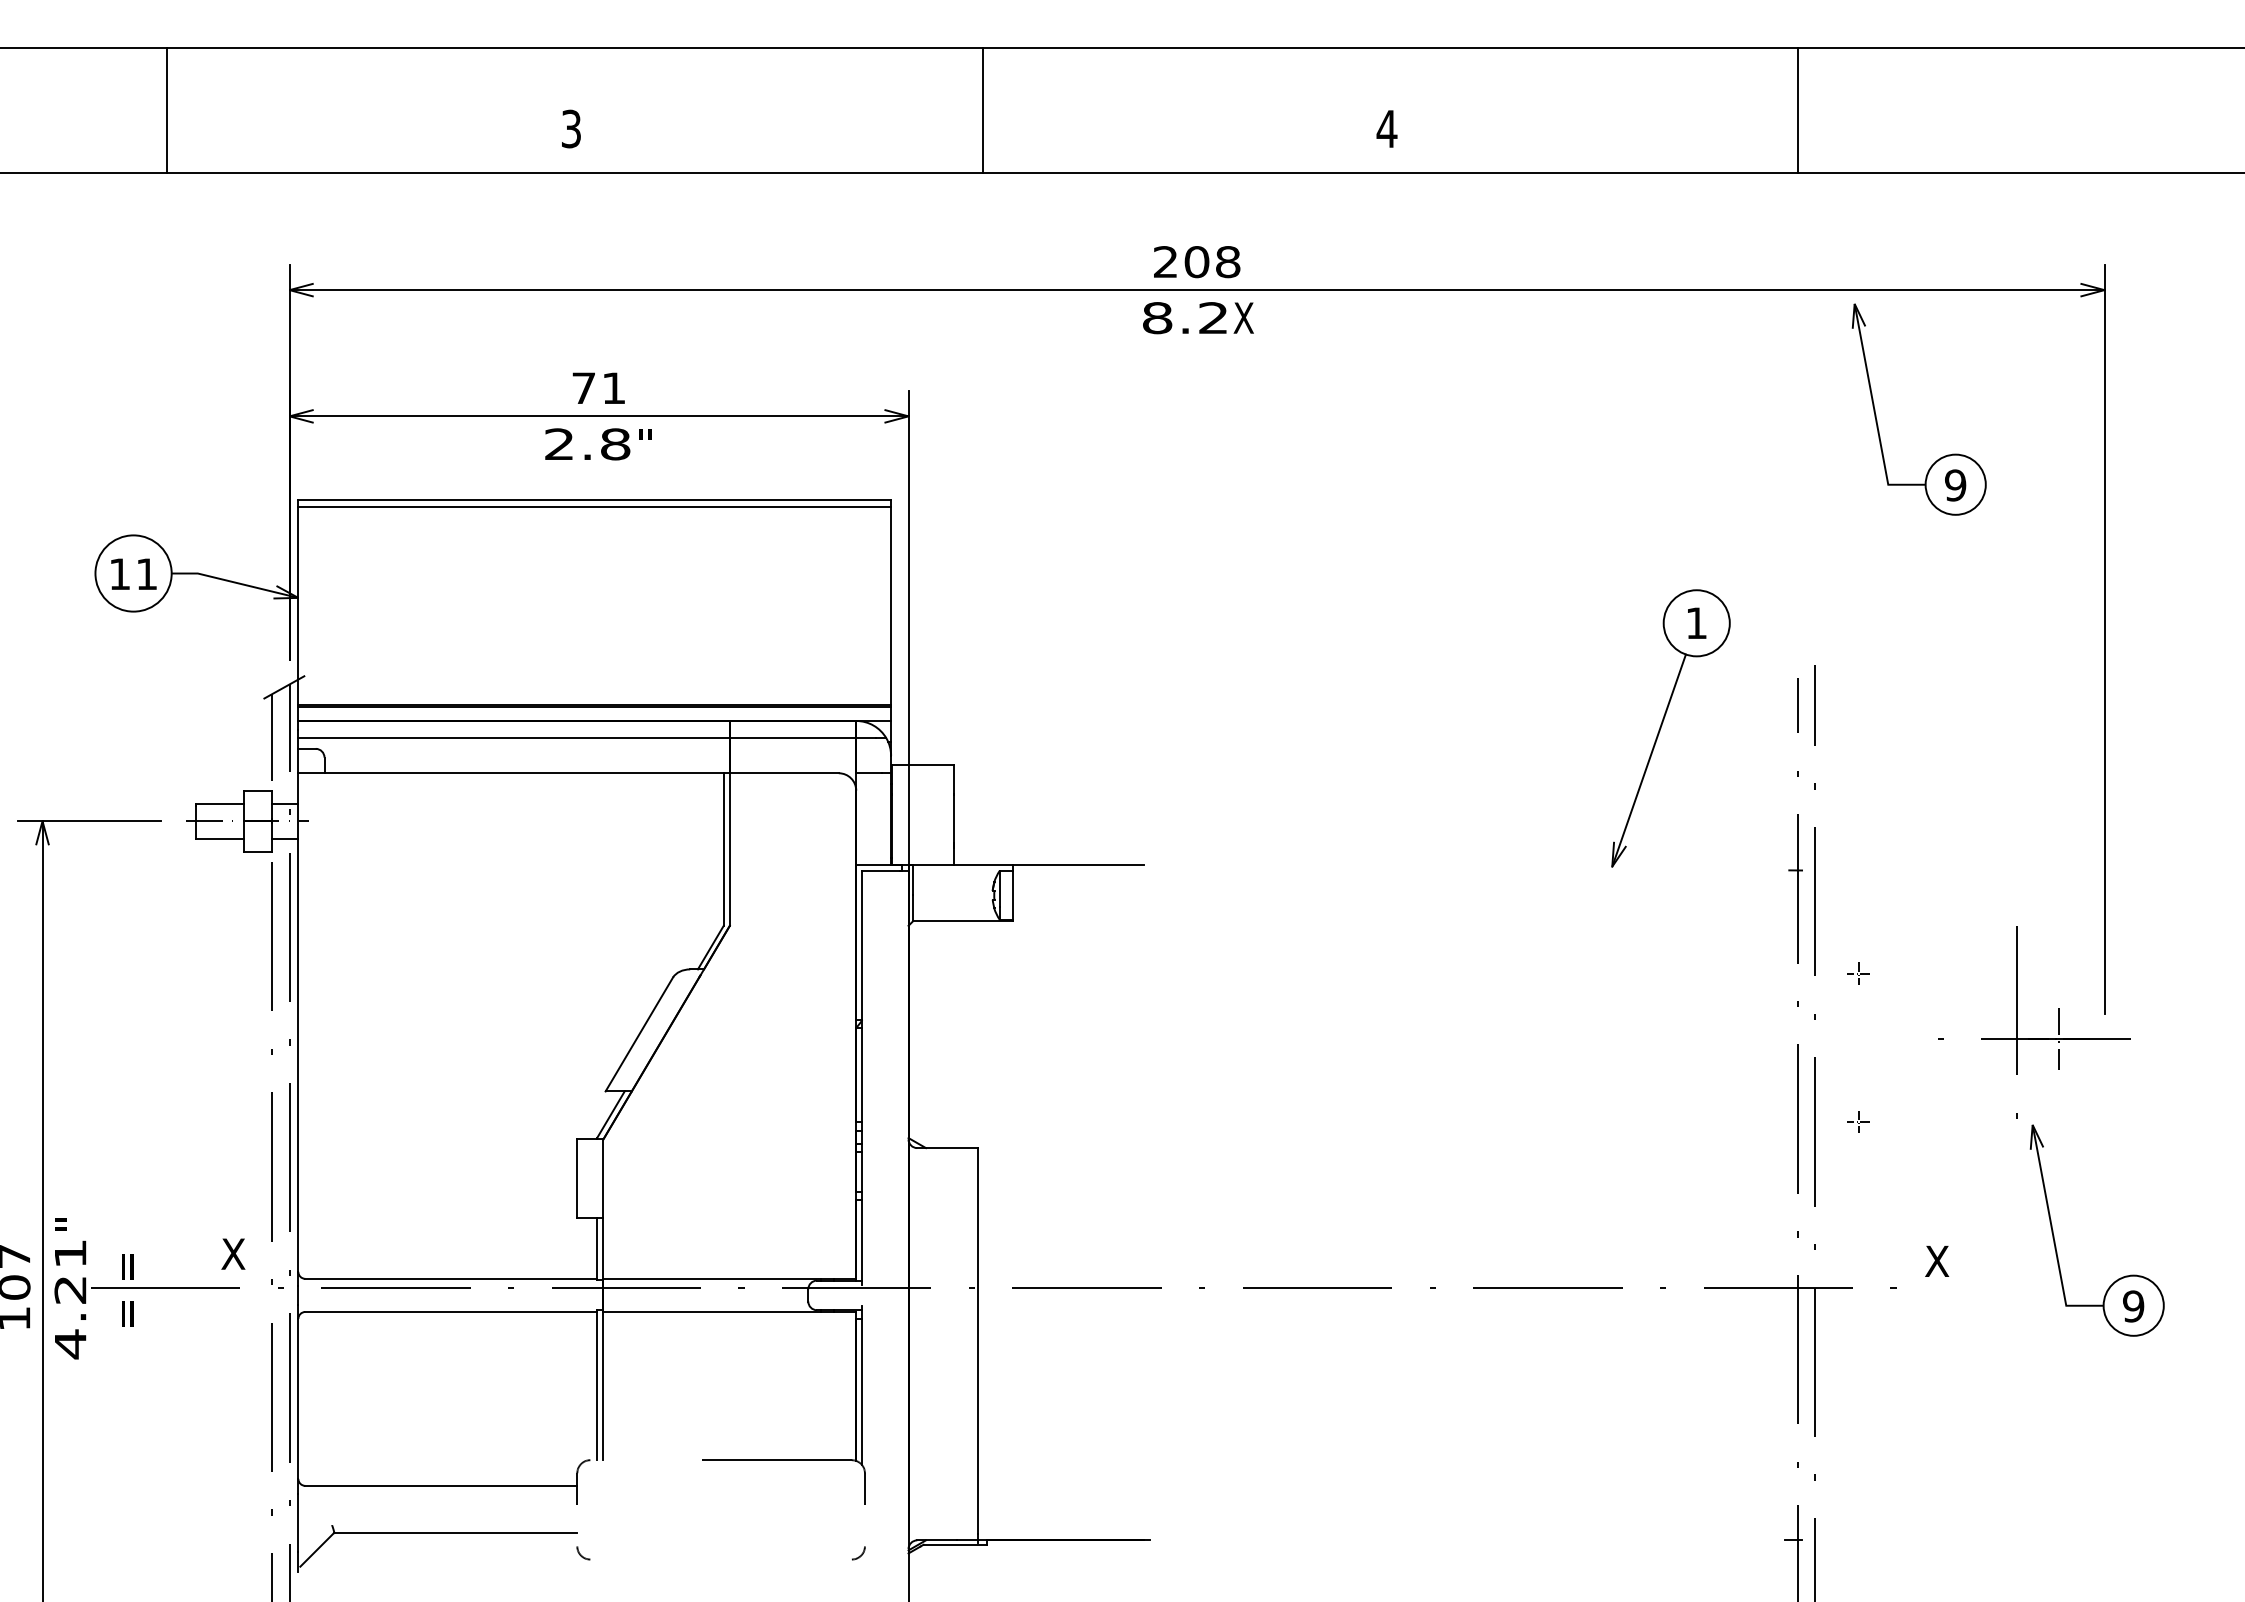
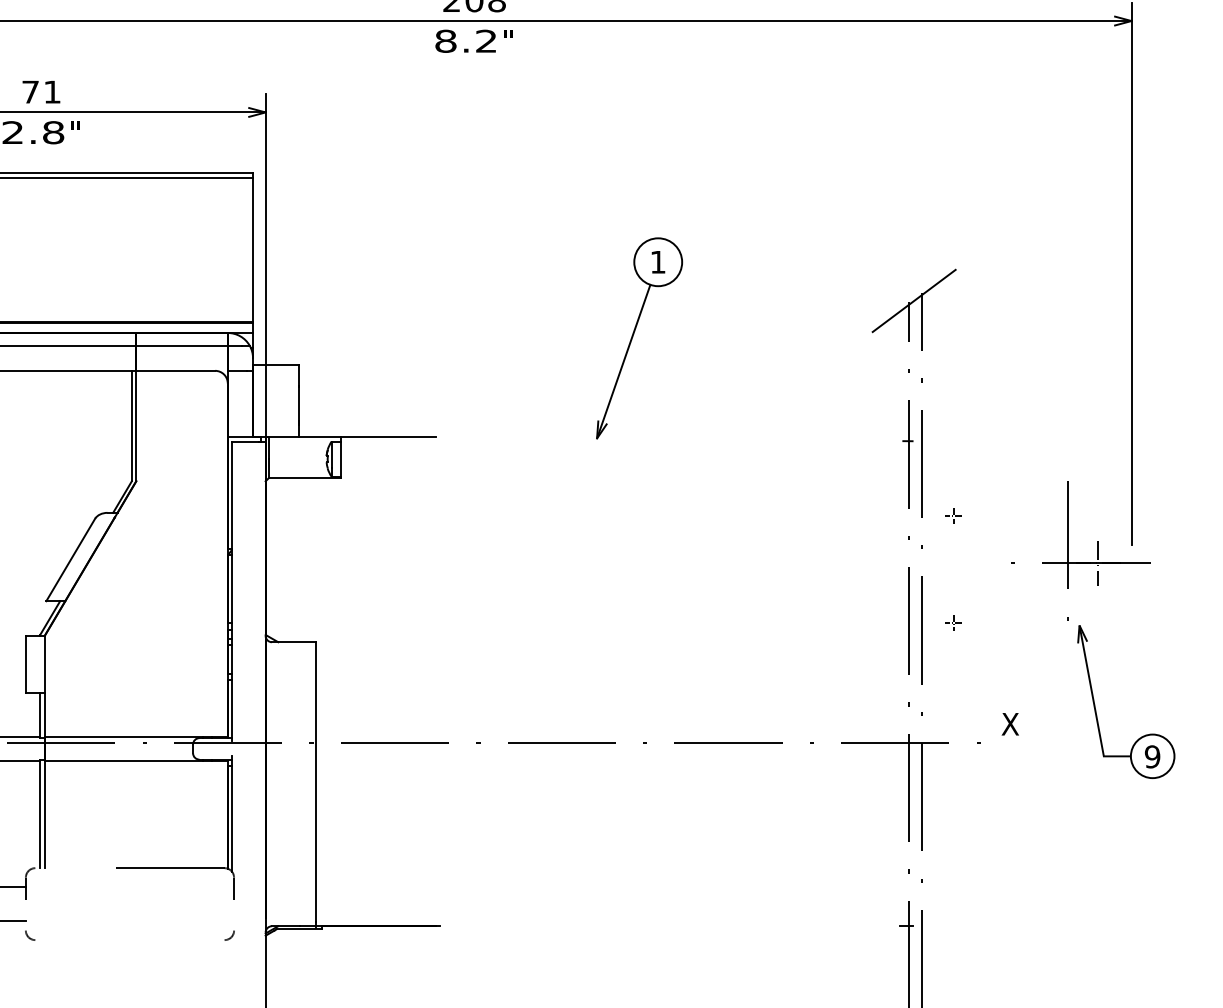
text: (1243, 317) -> (508, 40), X -> "
part: (1877, 419) -> (967, 114), removed
line: (1804, 676) -> (914, 300), added
part: (1662, 725) -> (633, 336), moved

